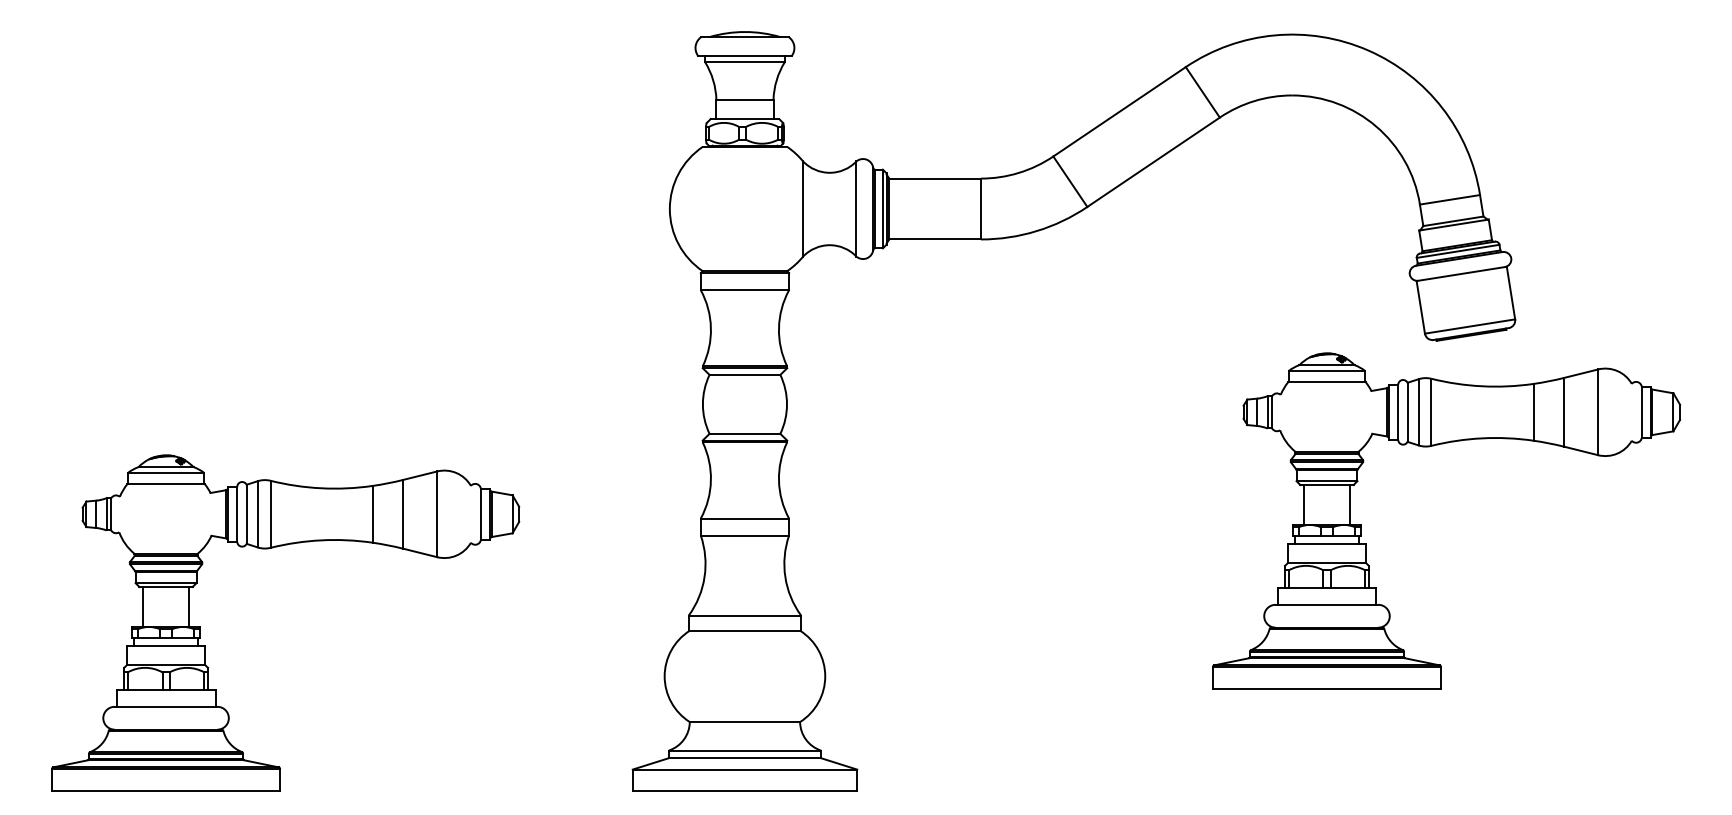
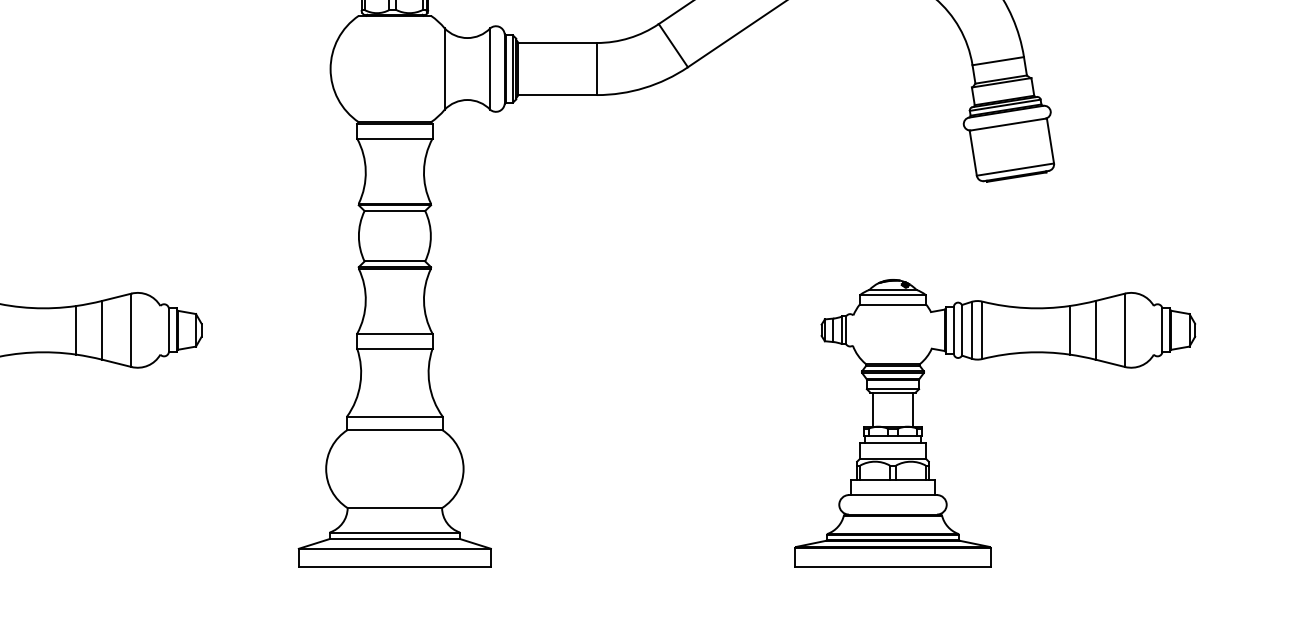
part: (1429, 447) -> (980, 360), moved

